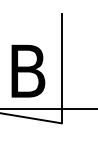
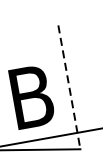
line: (61, 68) -> (69, 87), solid -> dashed

